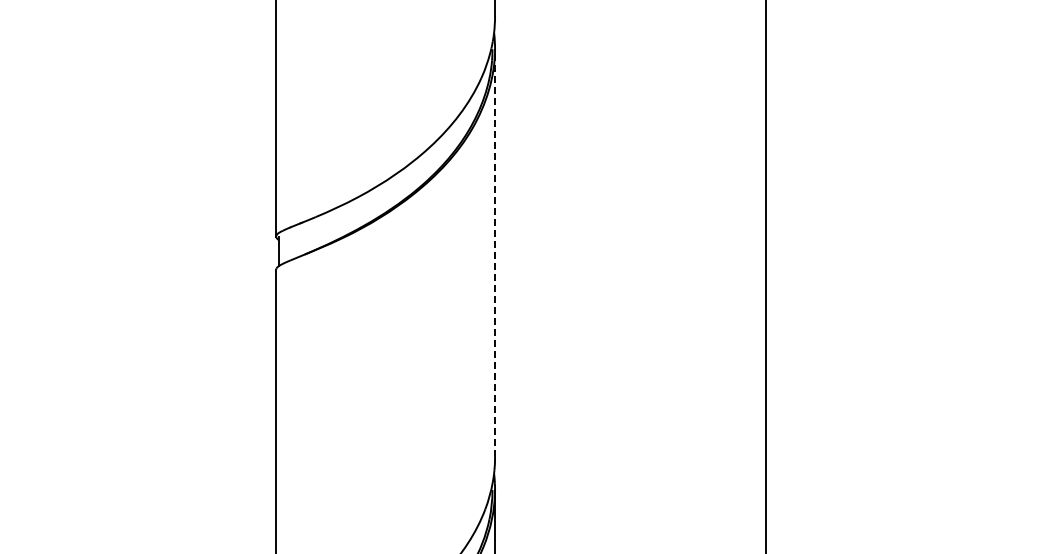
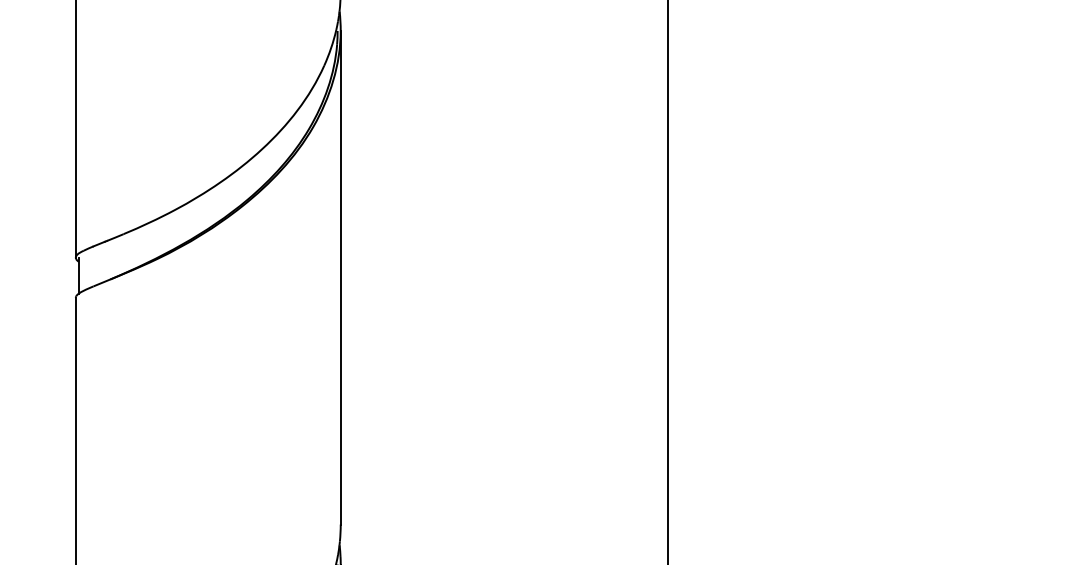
line: (495, 253) -> (341, 278), dashed -> solid

